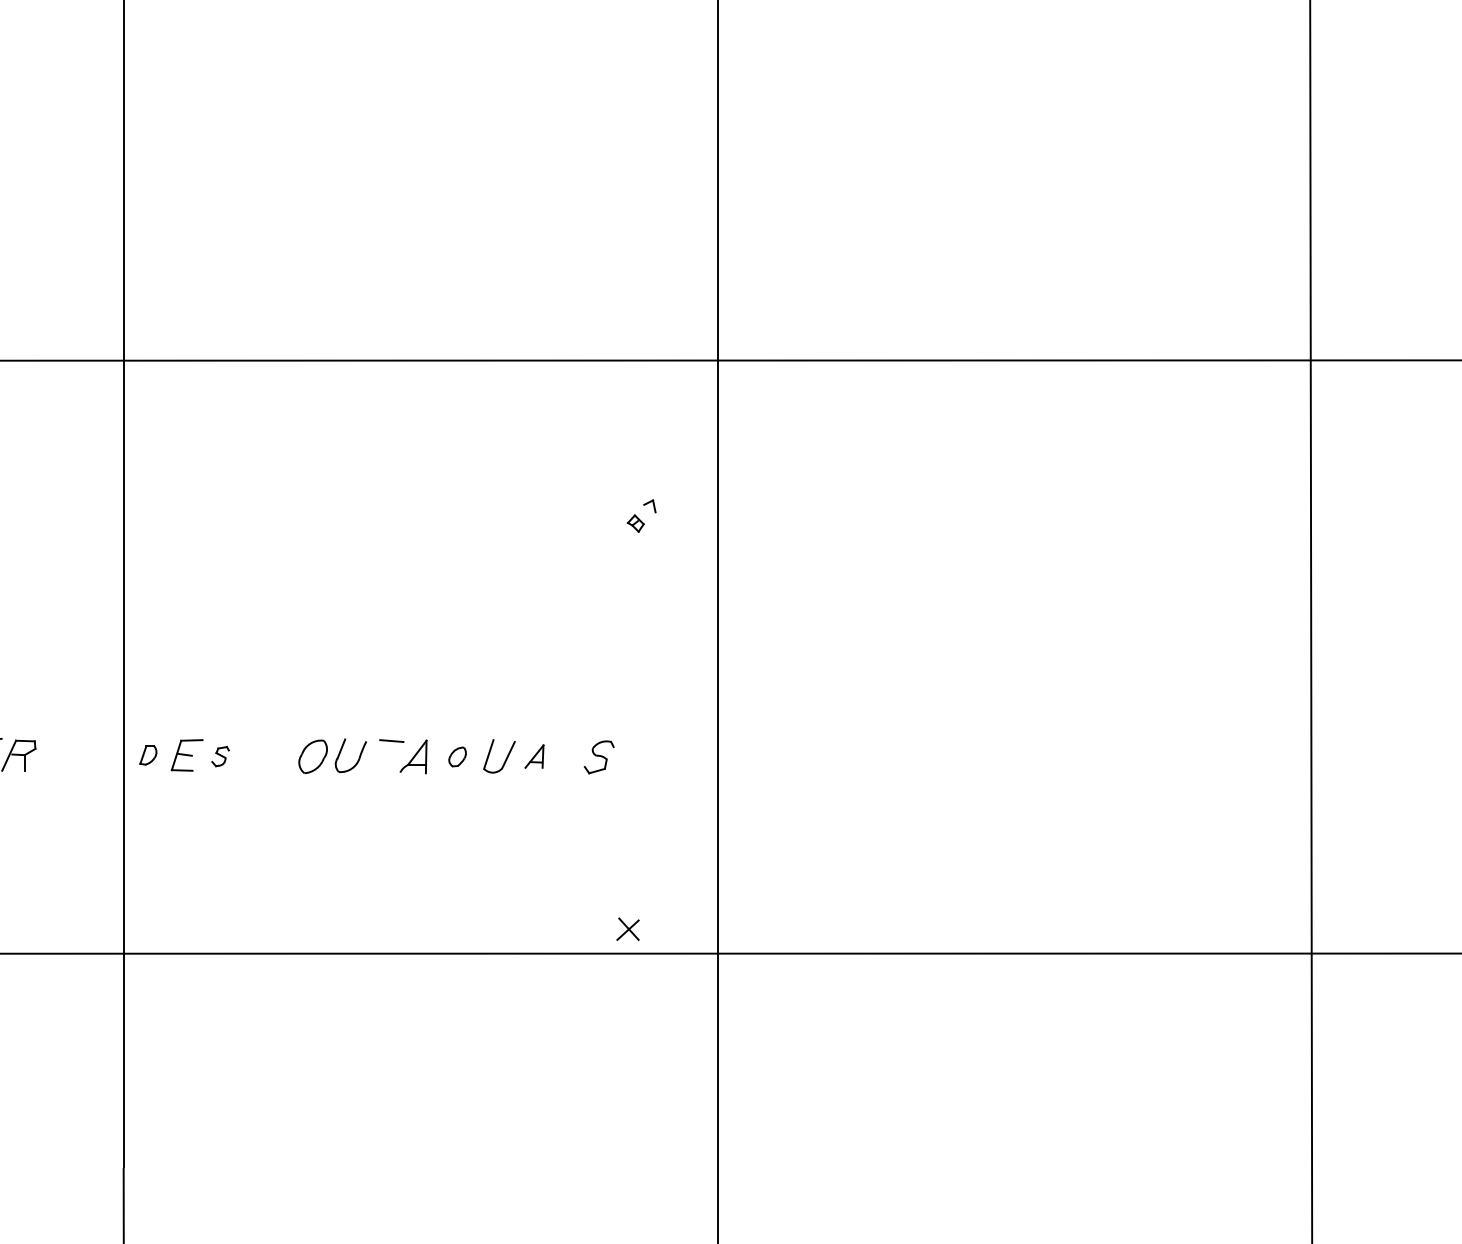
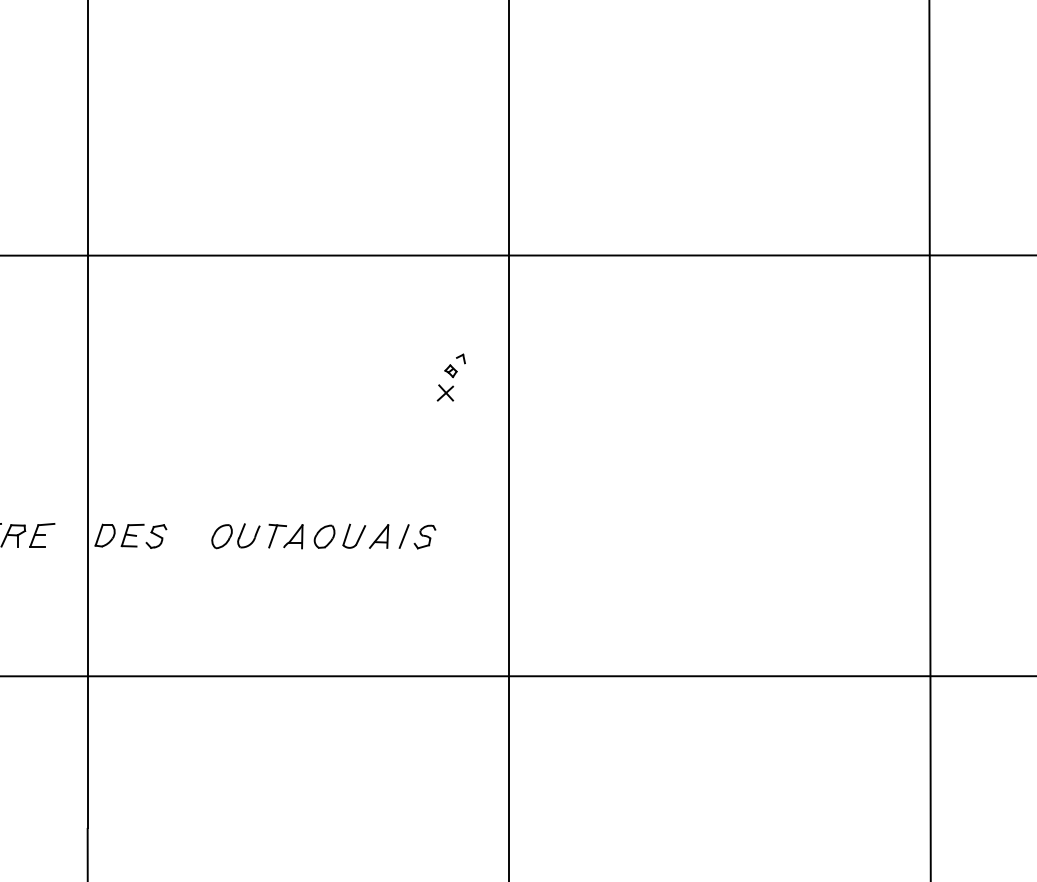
part: (59, 754) -> (42, 534), added
part: (148, 755) -> (105, 535), size x1.67
part: (220, 756) -> (156, 536), size x1.67
line: (384, 756) -> (272, 536), added
part: (457, 756) -> (324, 536), size x1.67
part: (534, 756) -> (379, 536), size x1.43
line: (569, 756) -> (403, 536), added
part: (627, 928) -> (445, 392), moved

